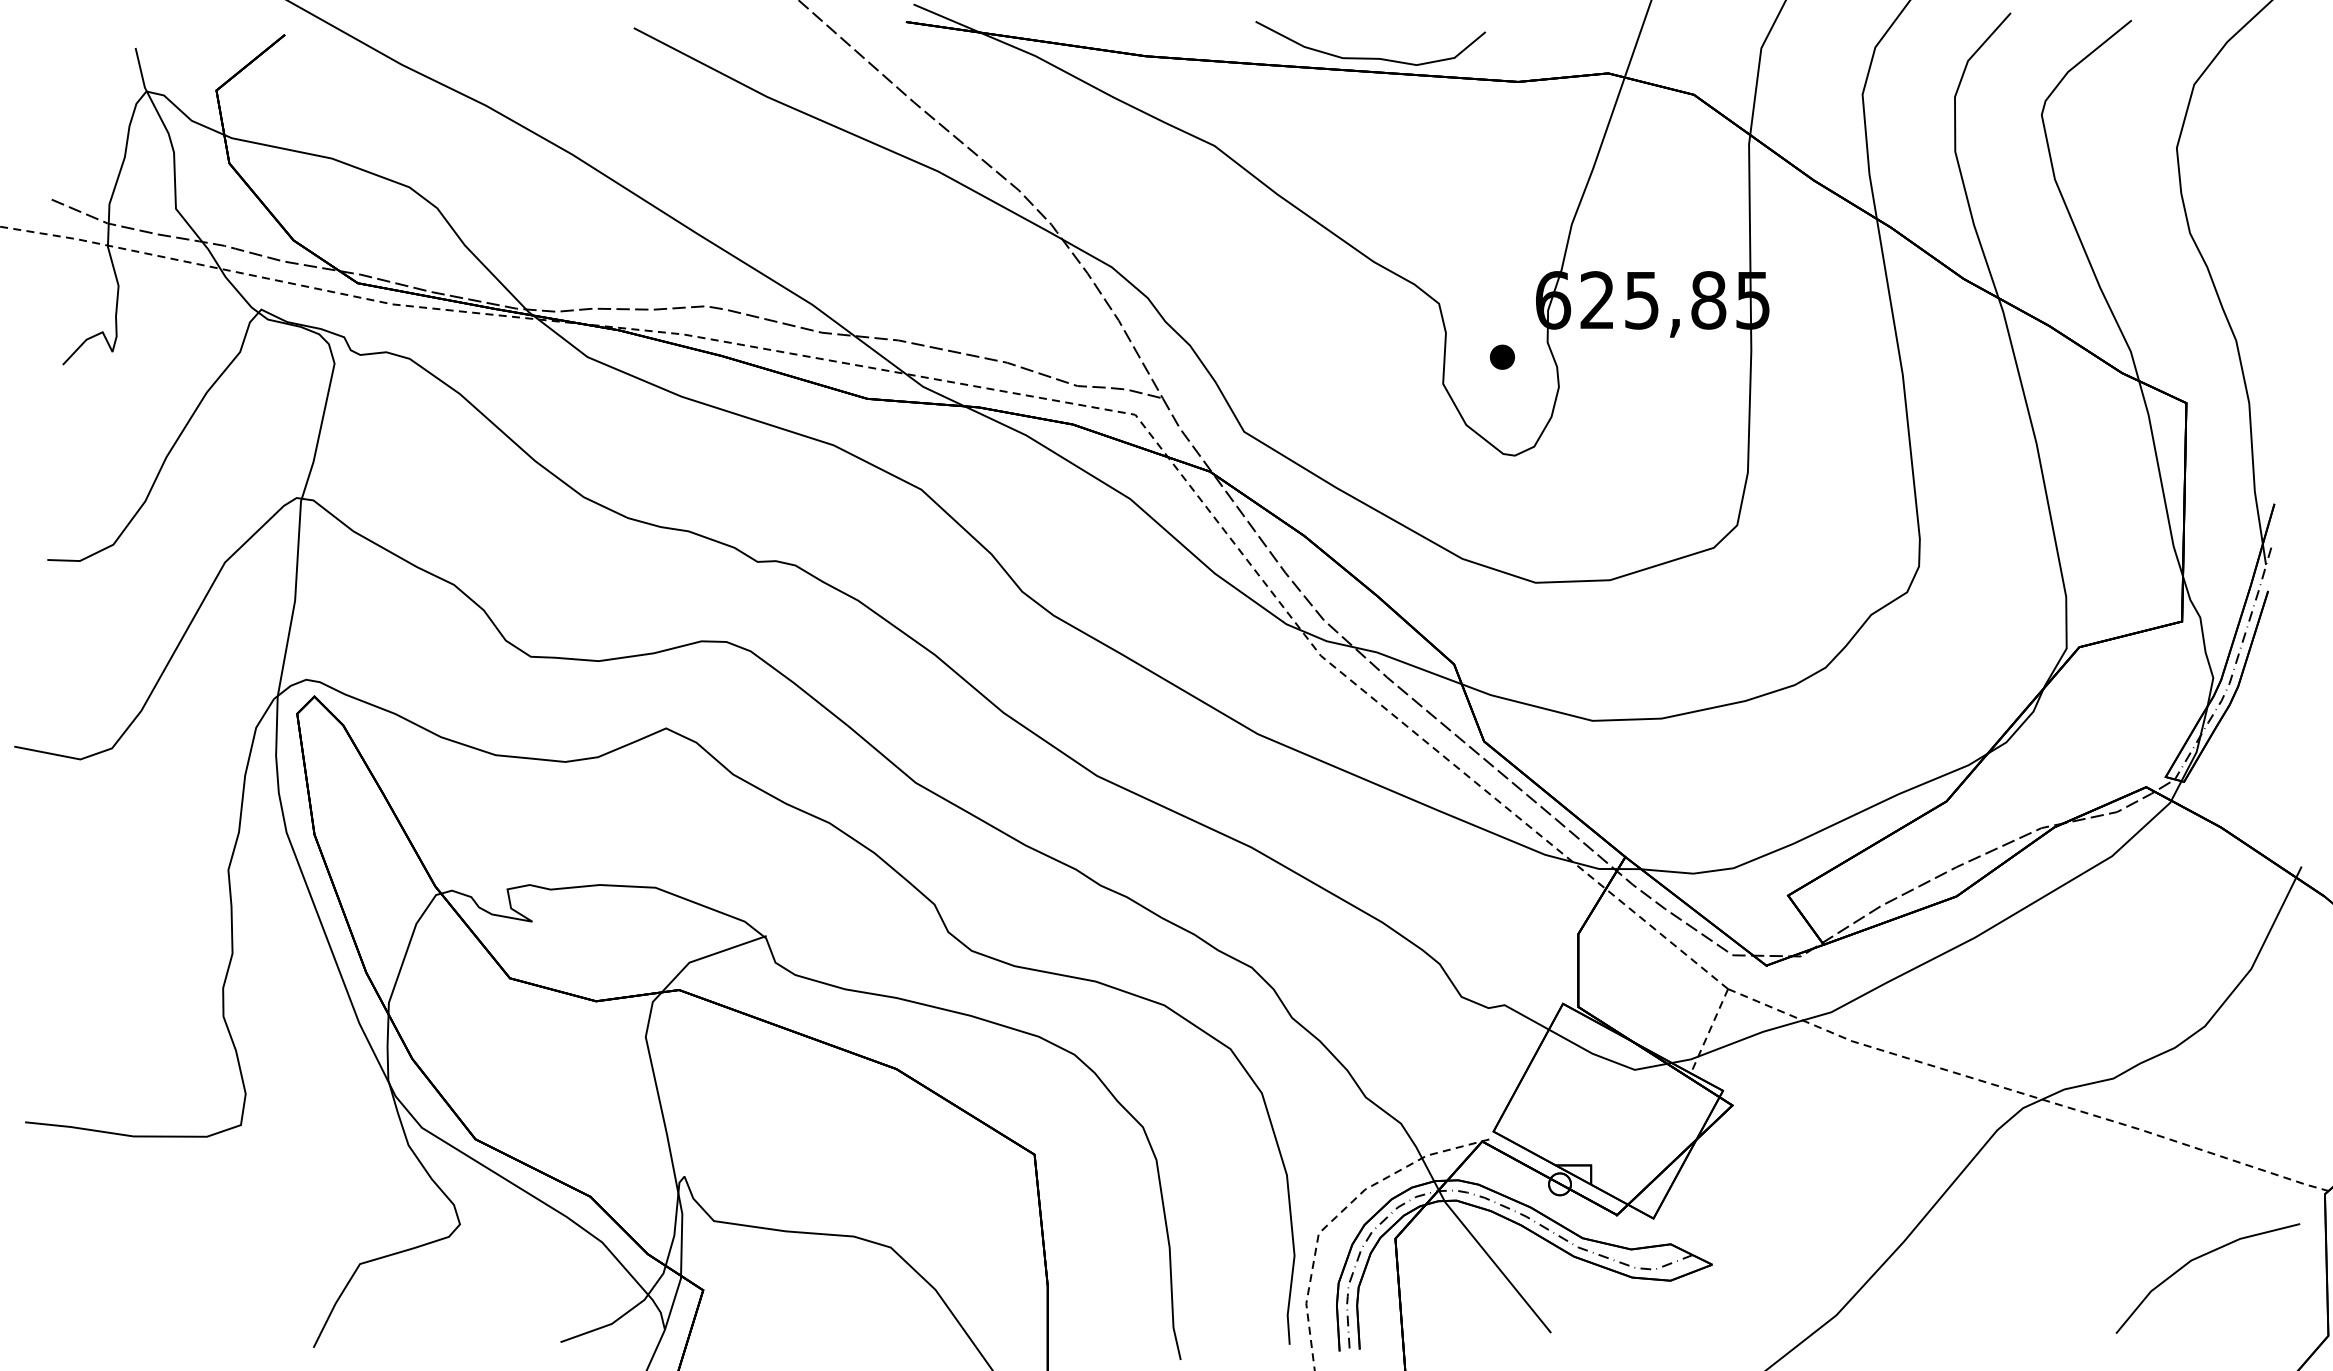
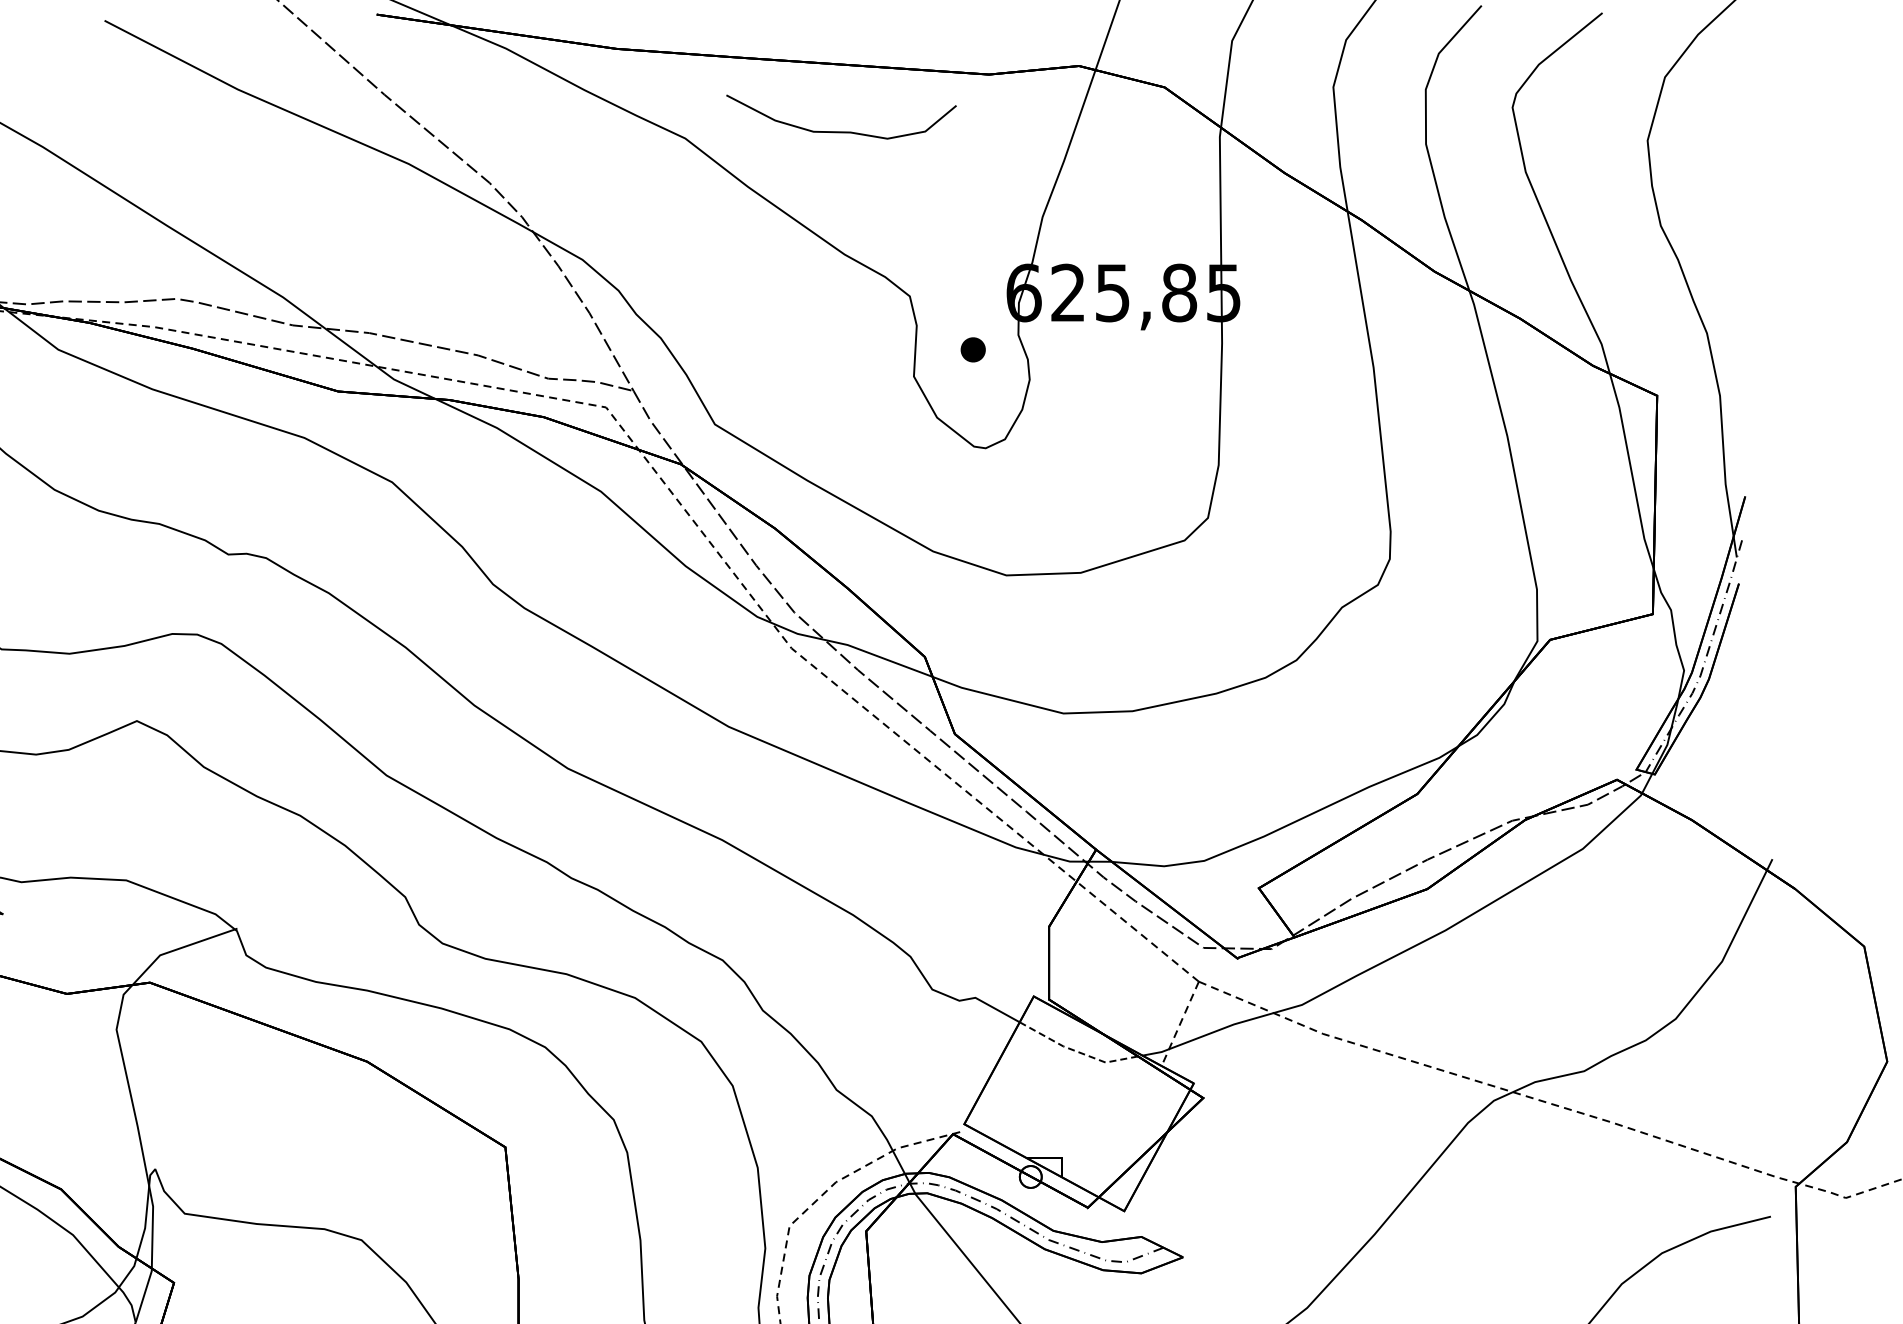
curve: (1370, 57) -> (841, 131), moved
line: (1608, 1059) -> (1079, 1052), solid -> dashed

